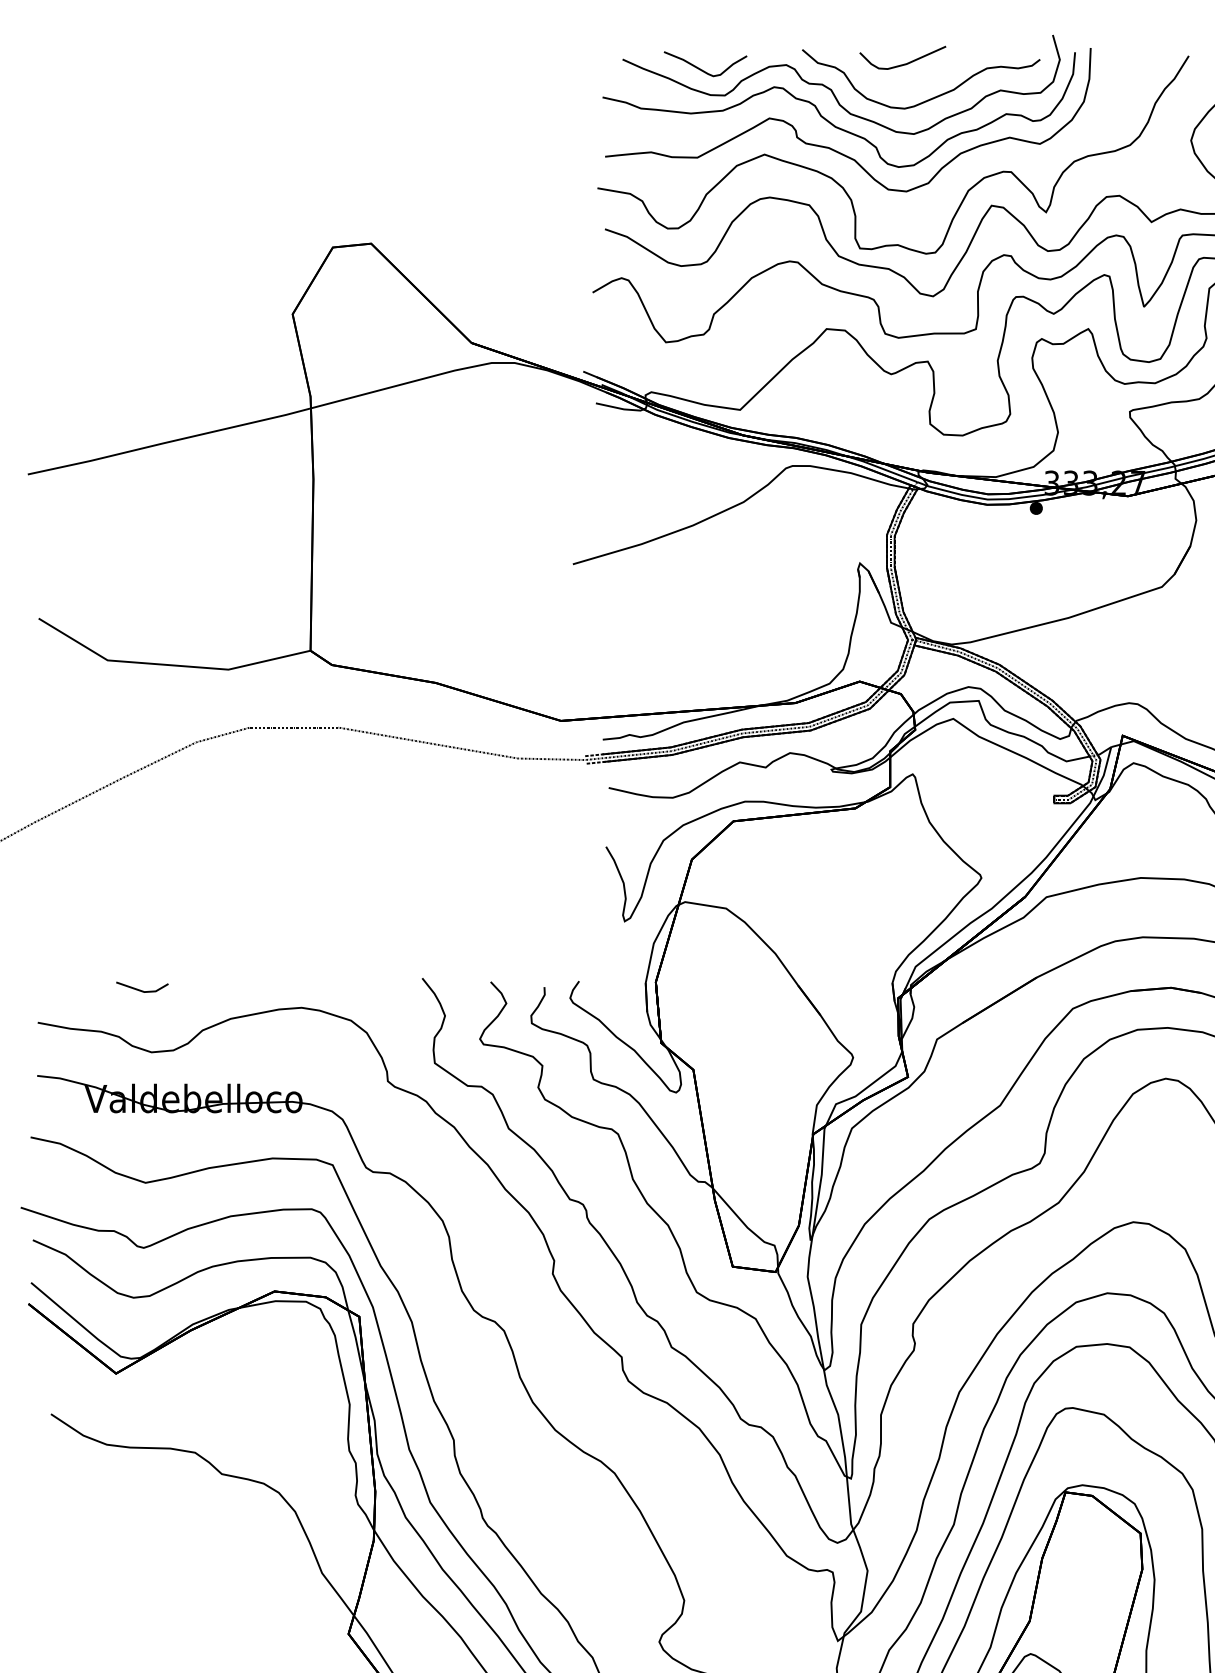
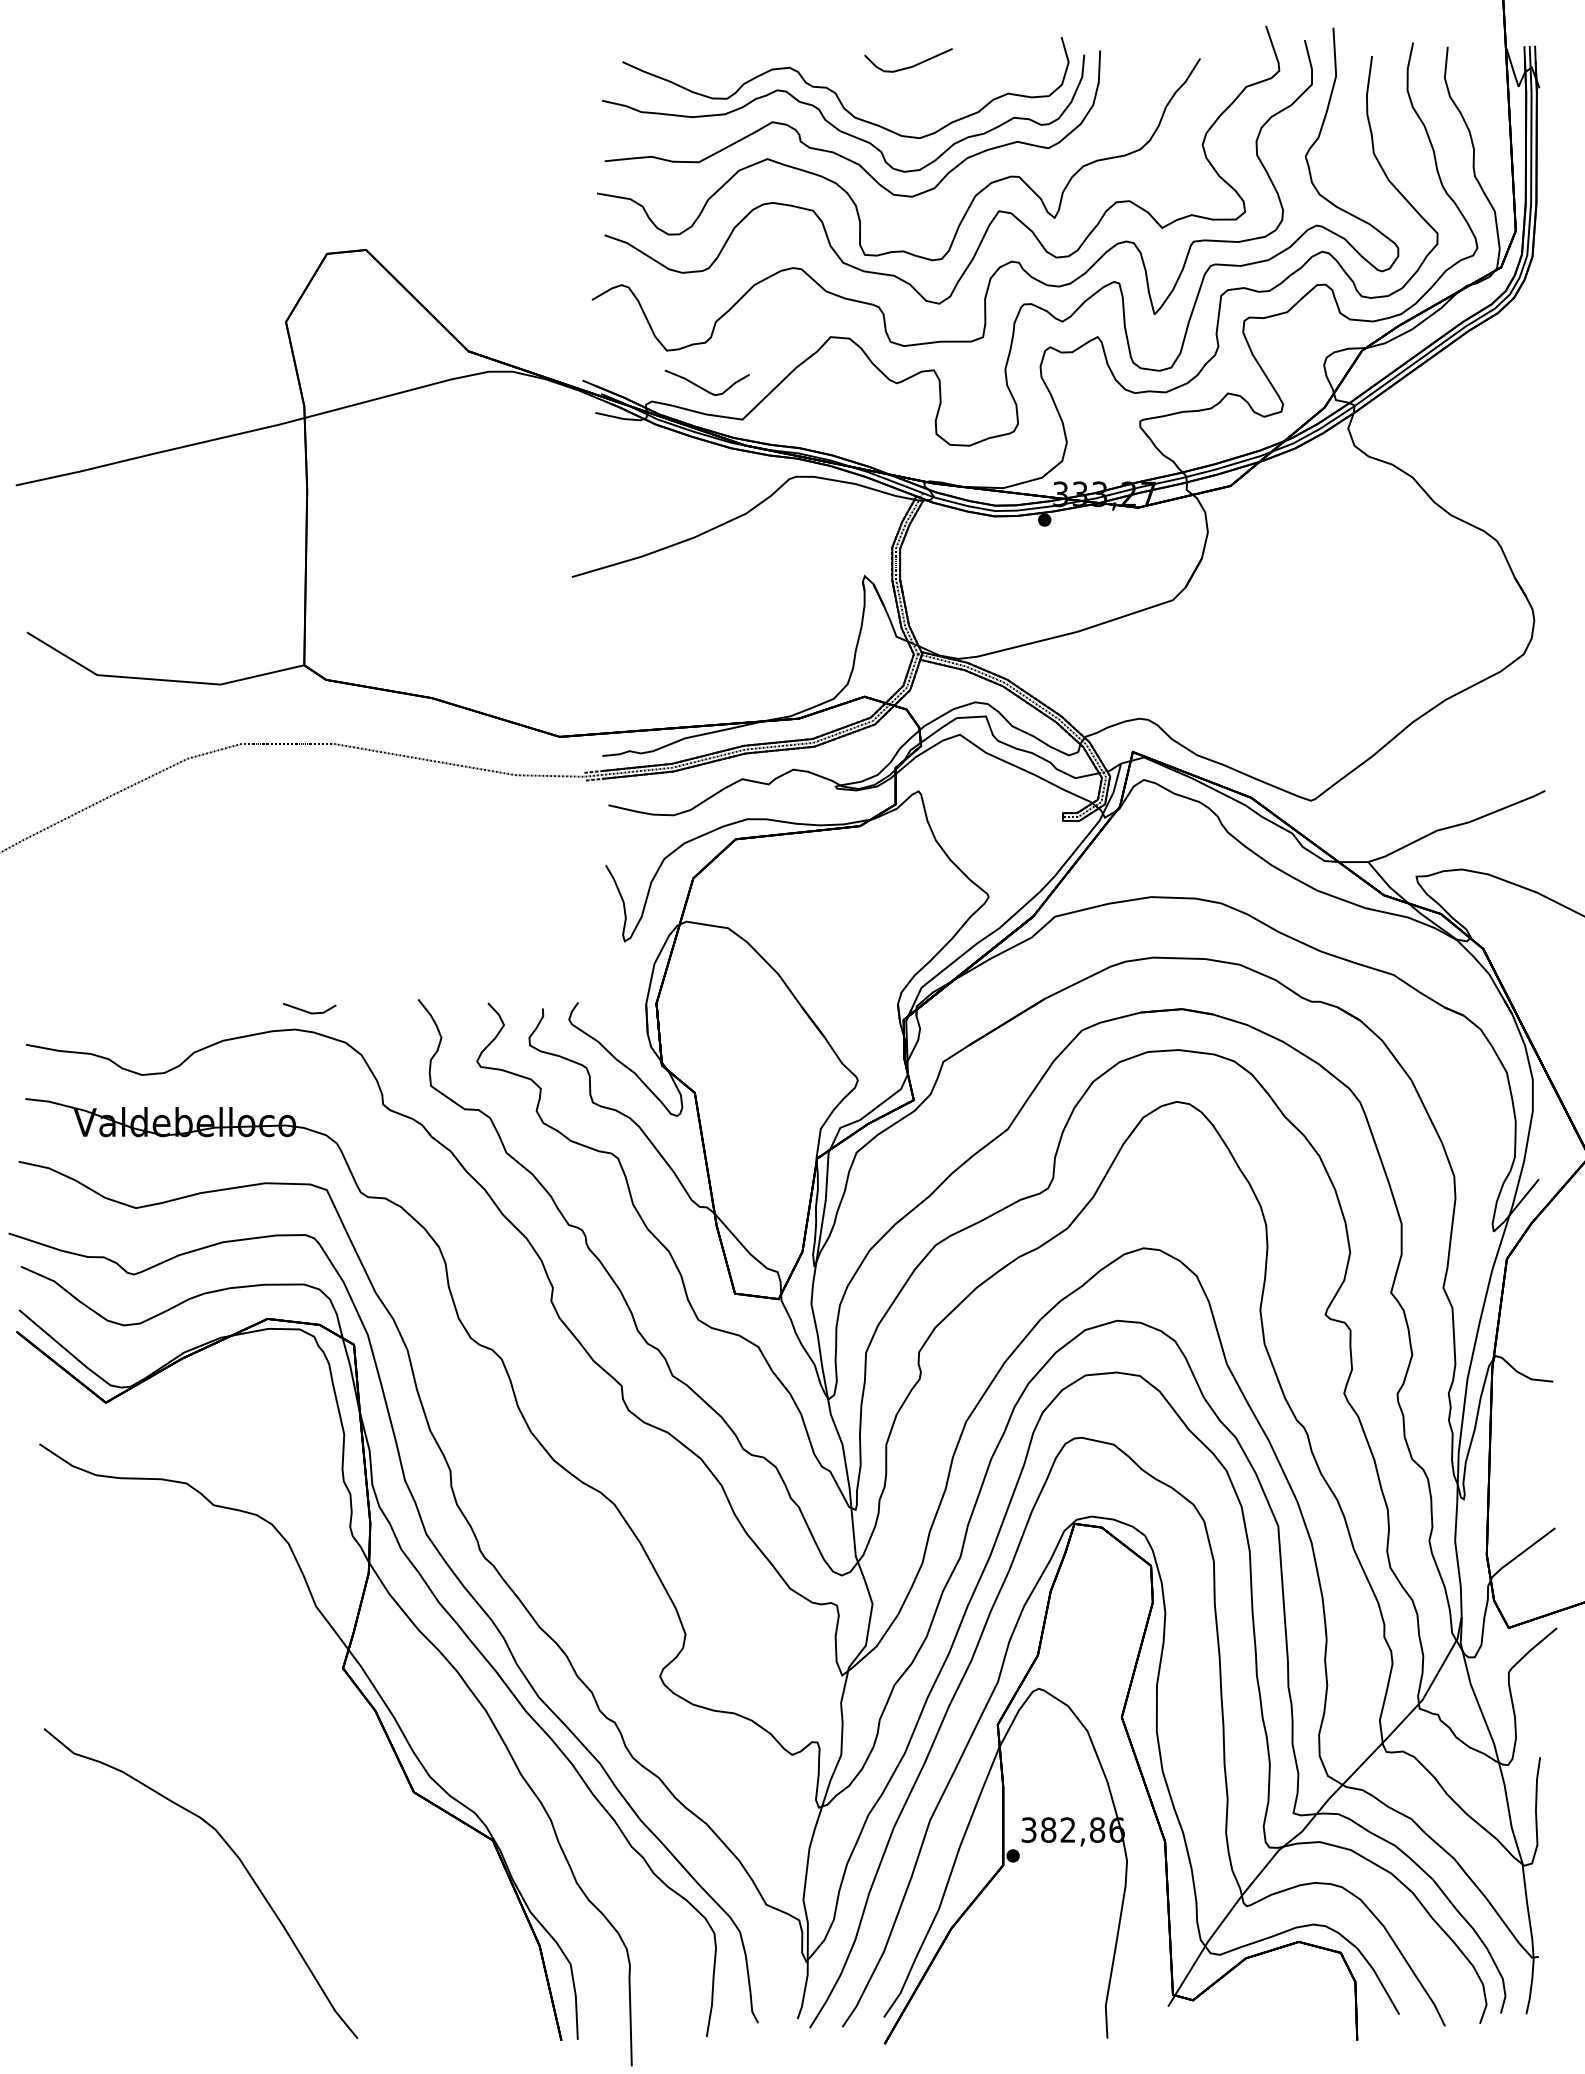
curve: (702, 69) -> (704, 388), moved
curve: (928, 99) -> (934, 102), removed
line: (142, 990) -> (309, 1011), moved

